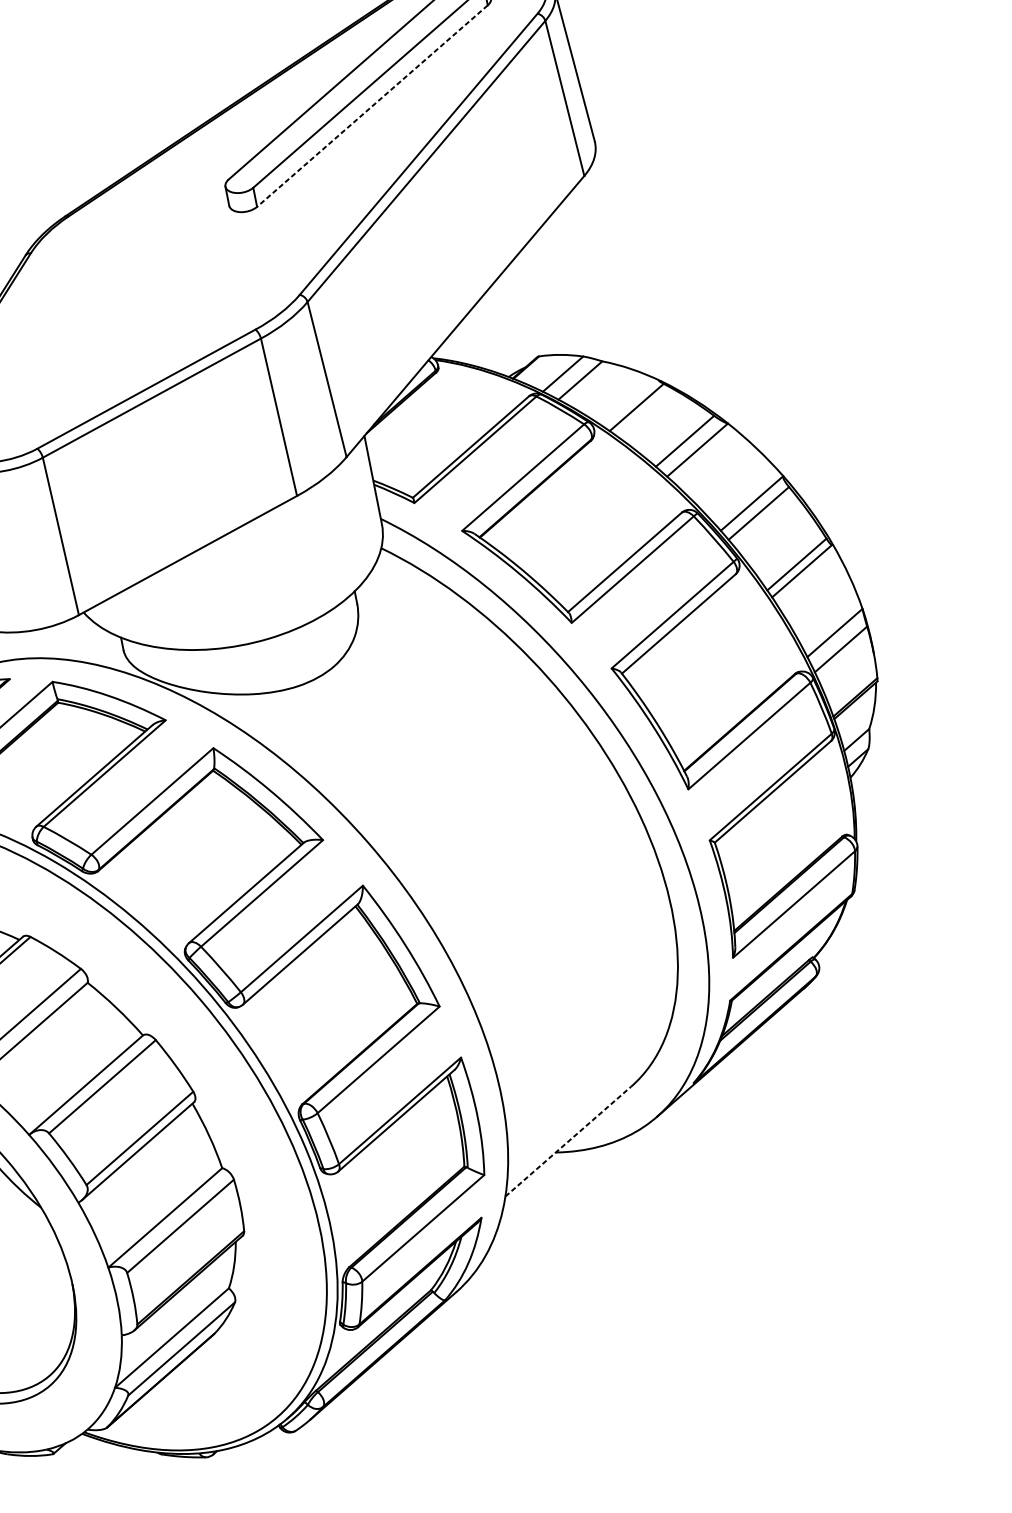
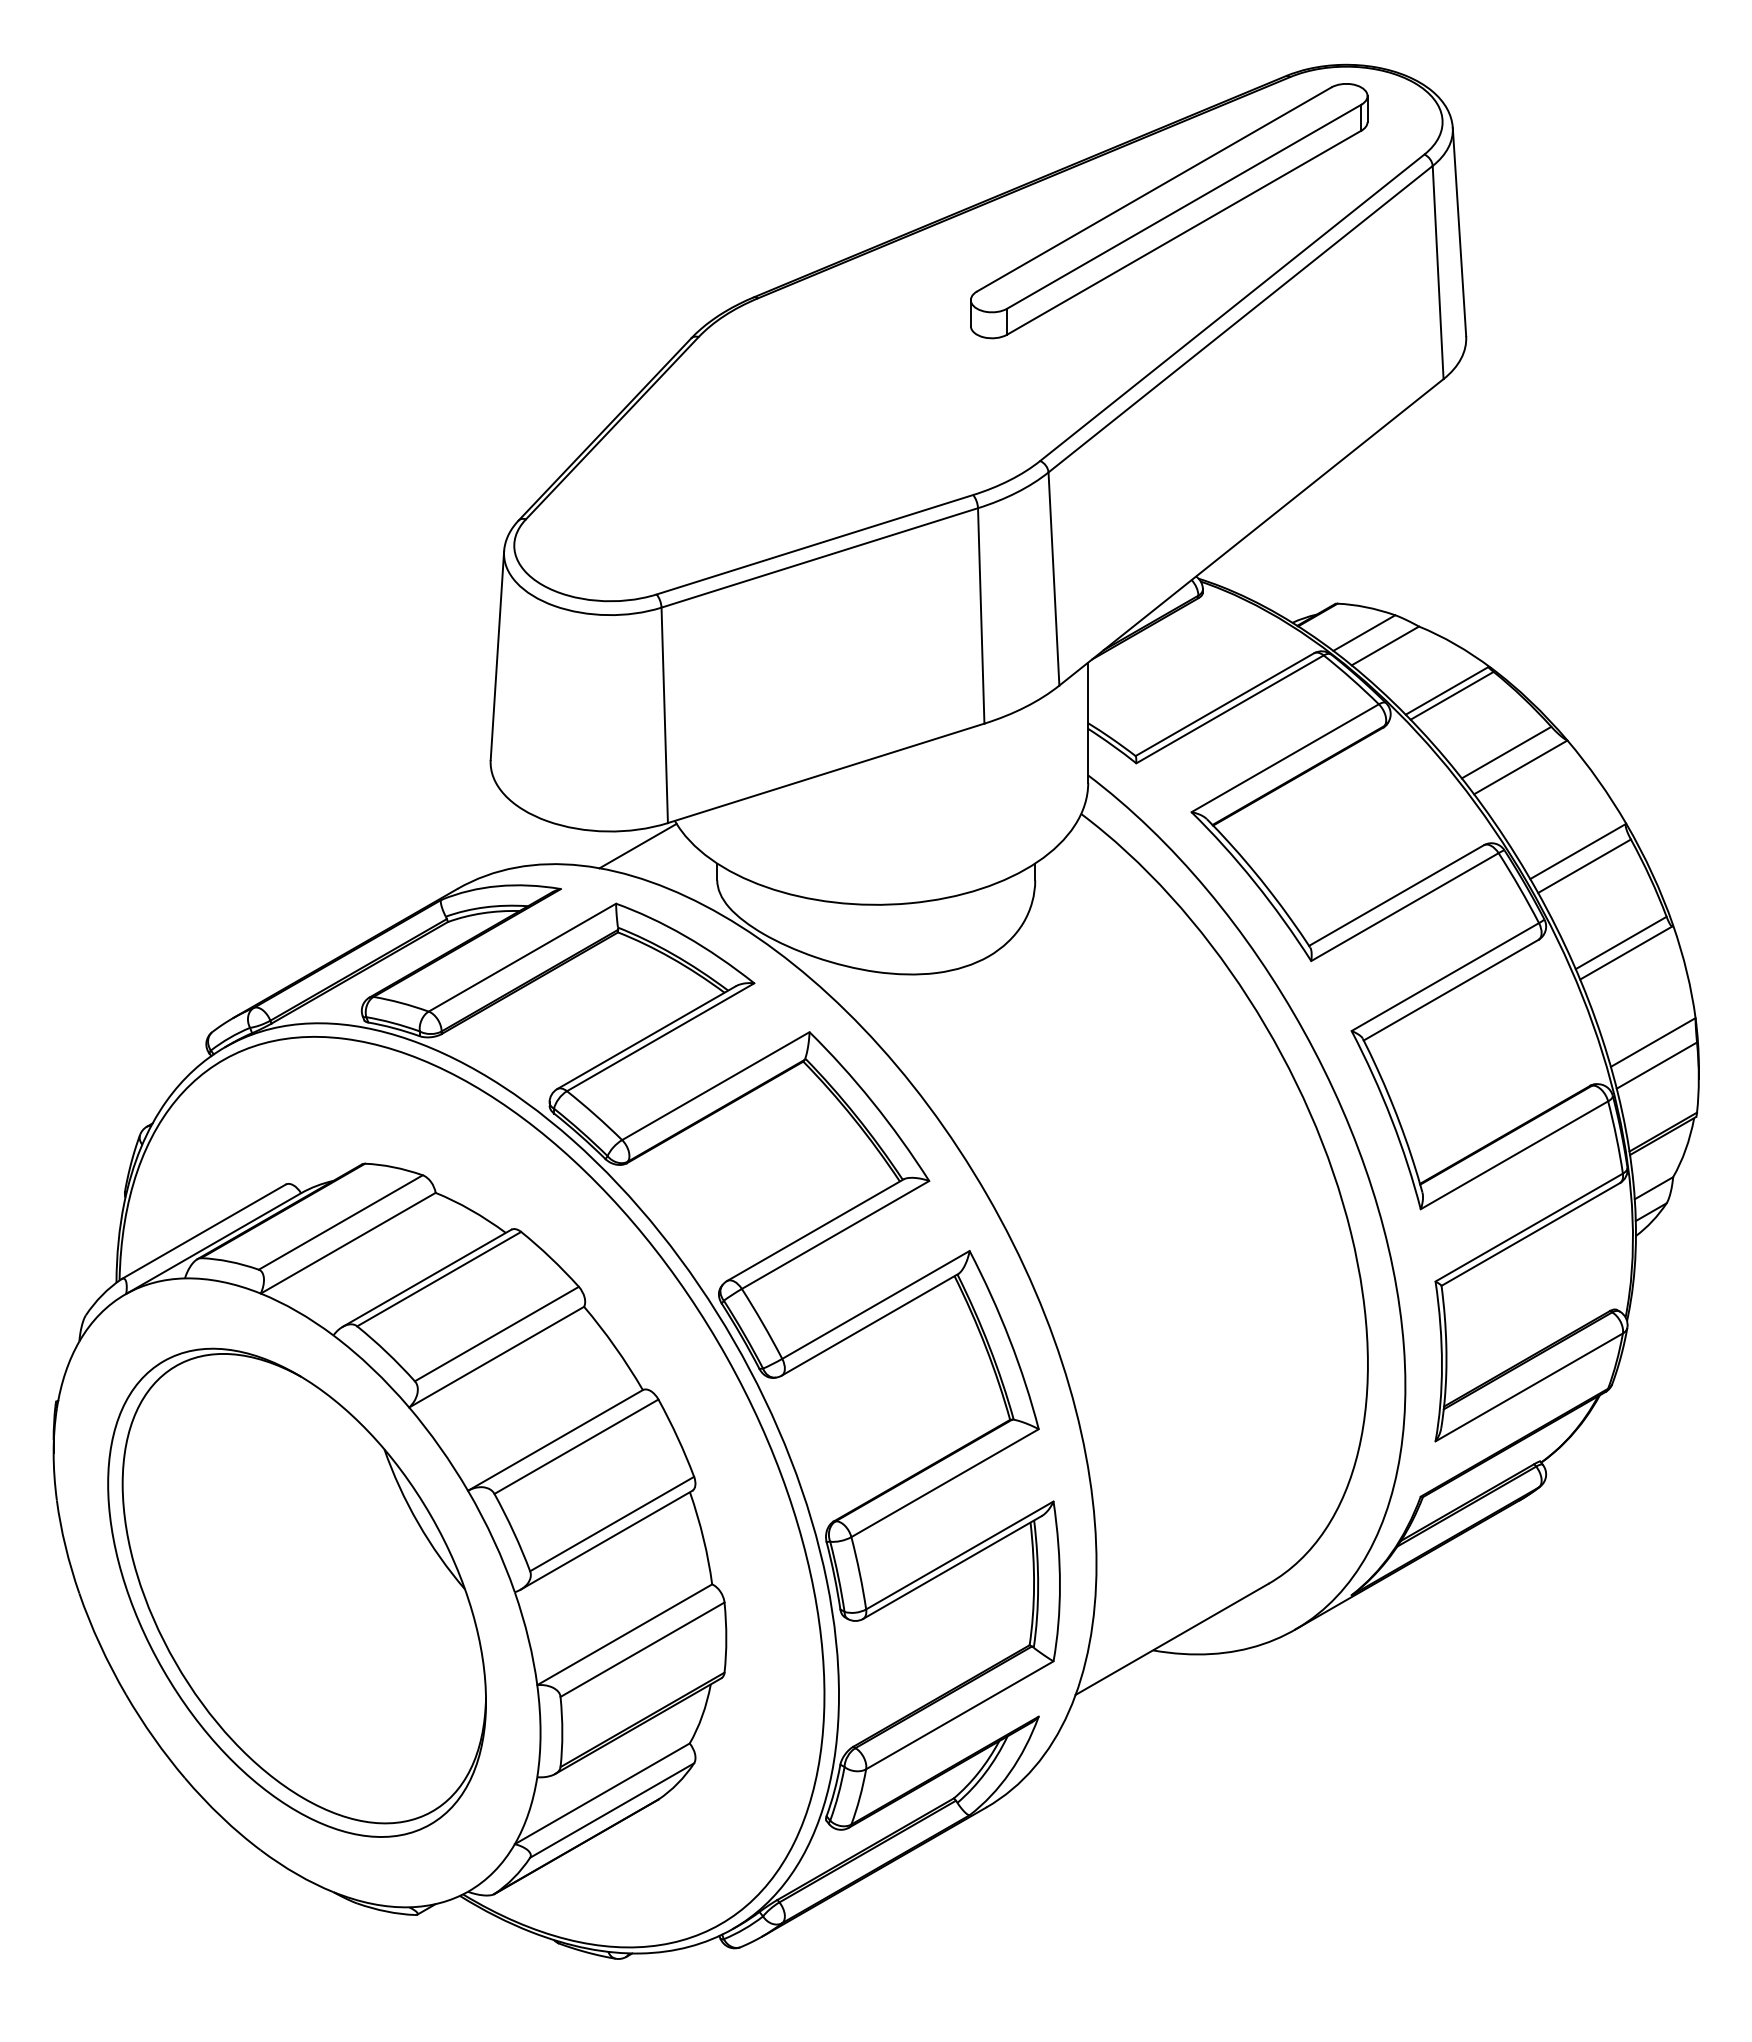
line: (372, 106) -> (1183, 233), dashed -> solid
line: (631, 404) -> (1446, 690), added
line: (59, 636) -> (637, 845), added
line: (568, 1141) -> (1172, 1639), dashed -> solid

